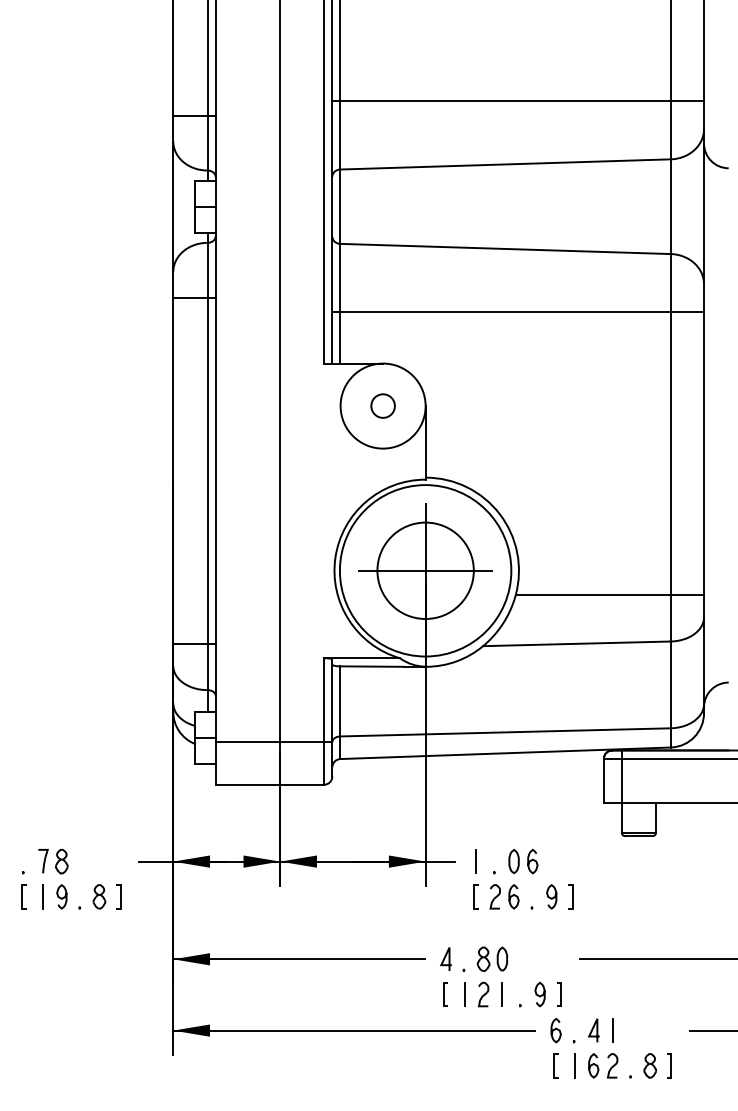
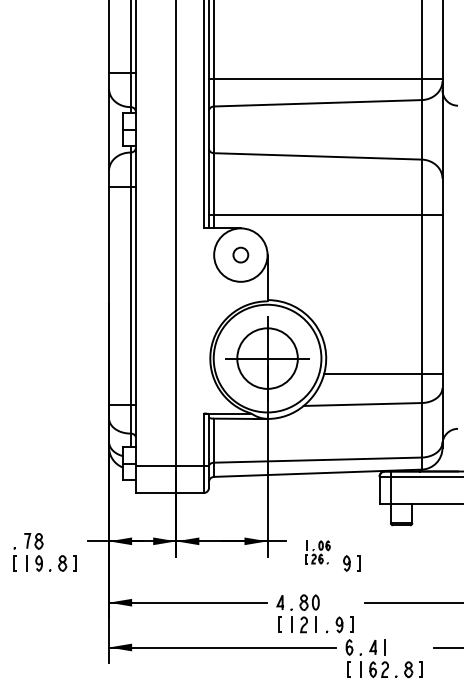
line: (517, 101) -> (325, 78), moved
line: (517, 311) -> (325, 214), moved
part: (505, 879) -> (317, 552), size x0.6

